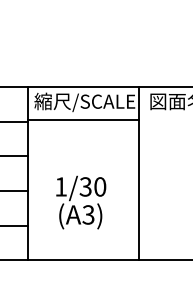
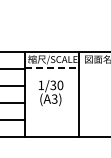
line: (84, 119) -> (52, 68), solid -> dashed
text: (80, 203) -> (50, 93), moved

